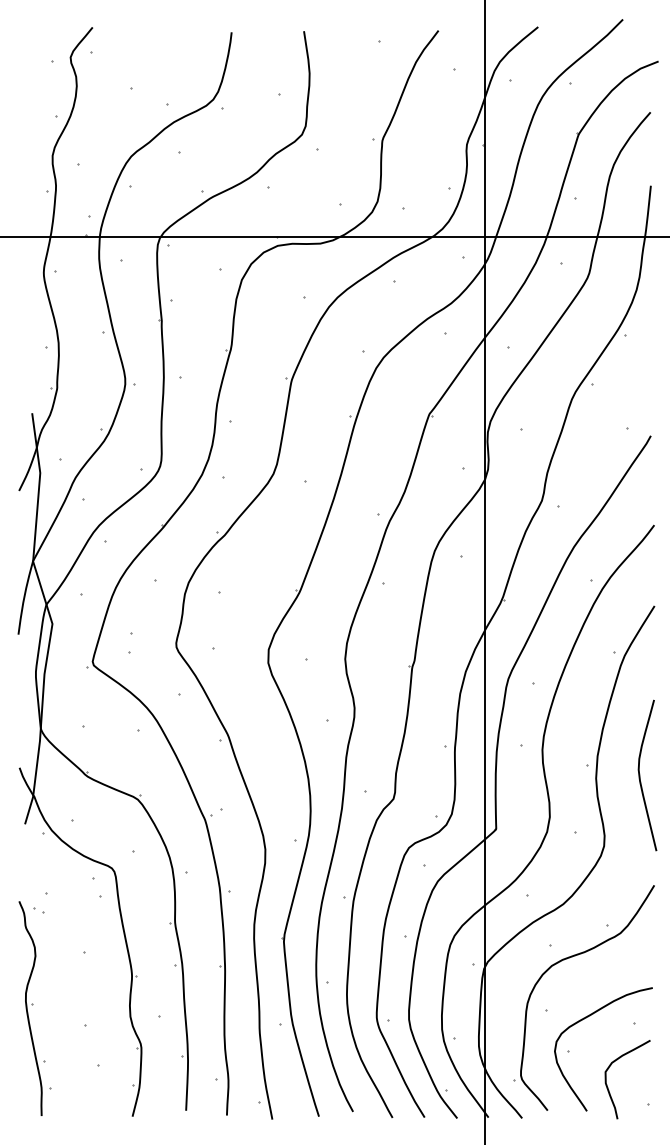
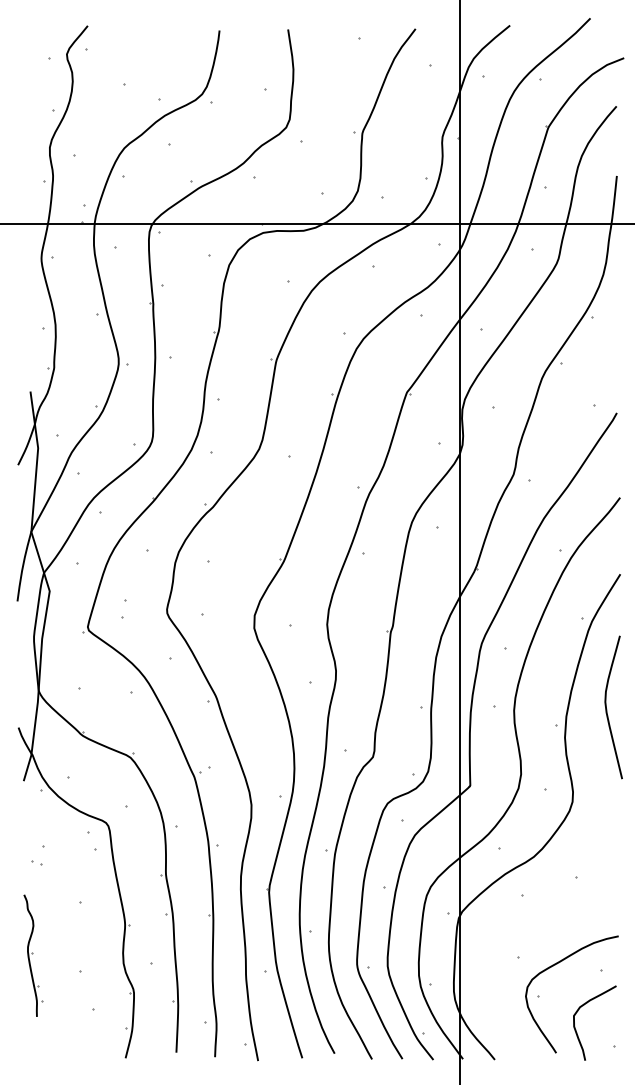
curve: (640, 775) -> (607, 707), moved
part: (567, 959) -> (537, 909), removed
part: (34, 1008) -> (32, 955), size x0.6

